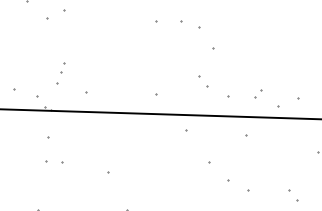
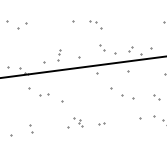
part: (197, 34) -> (95, 24), size x0.62
part: (61, 74) -> (59, 55), moved
part: (55, 161) -> (44, 94), moved

